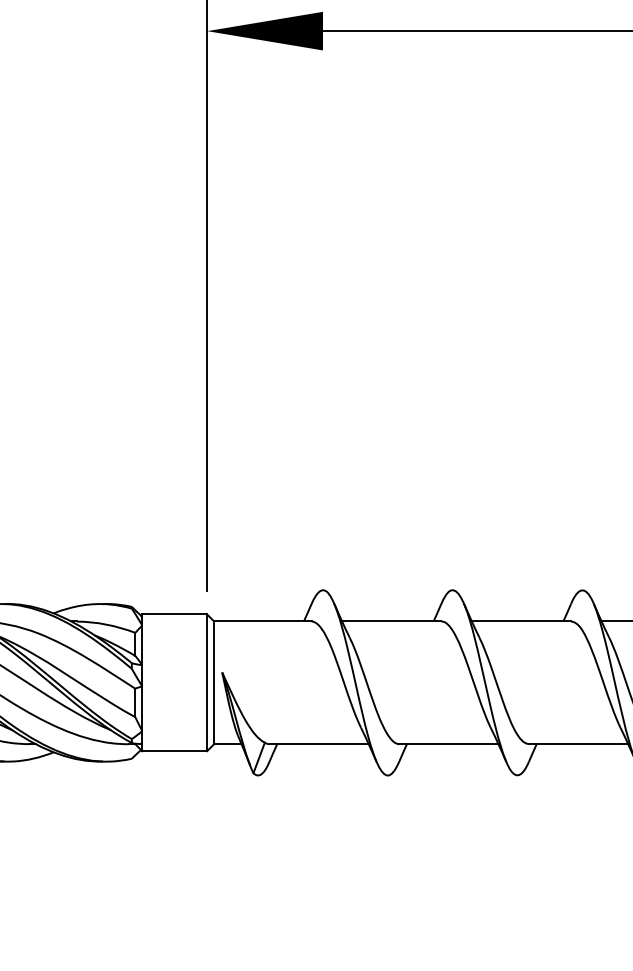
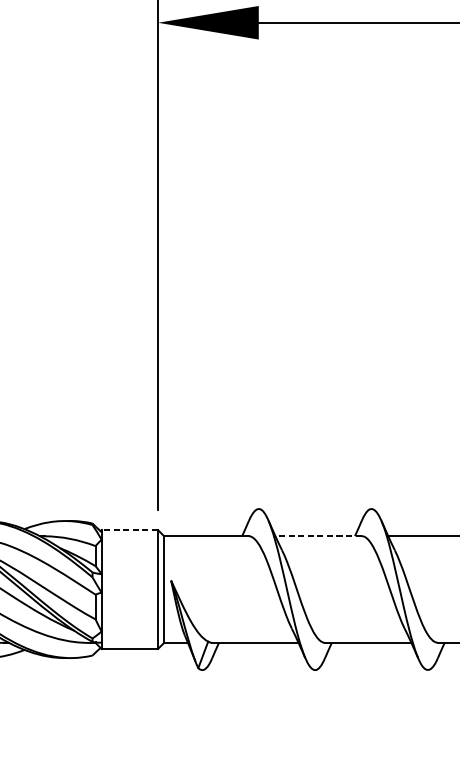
line: (174, 614) -> (129, 530), solid -> dashed
line: (391, 621) -> (318, 536), solid -> dashed

